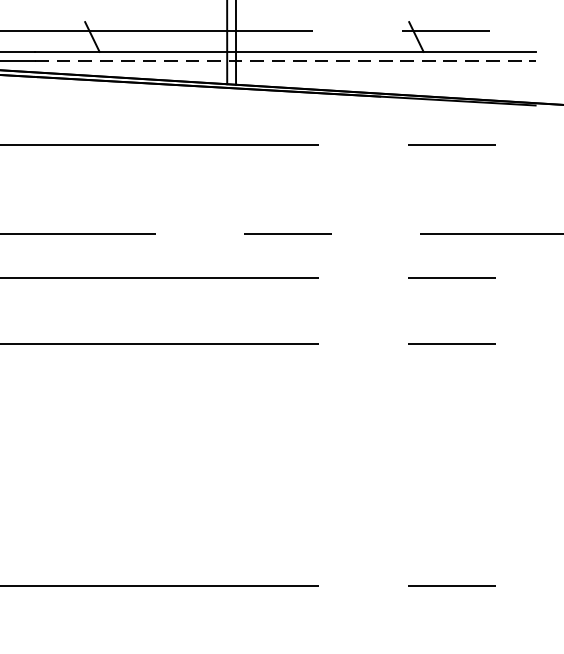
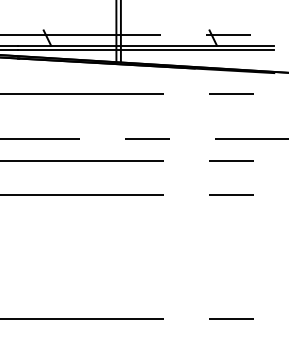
line: (285, 61) -> (146, 50), dashed -> solid

